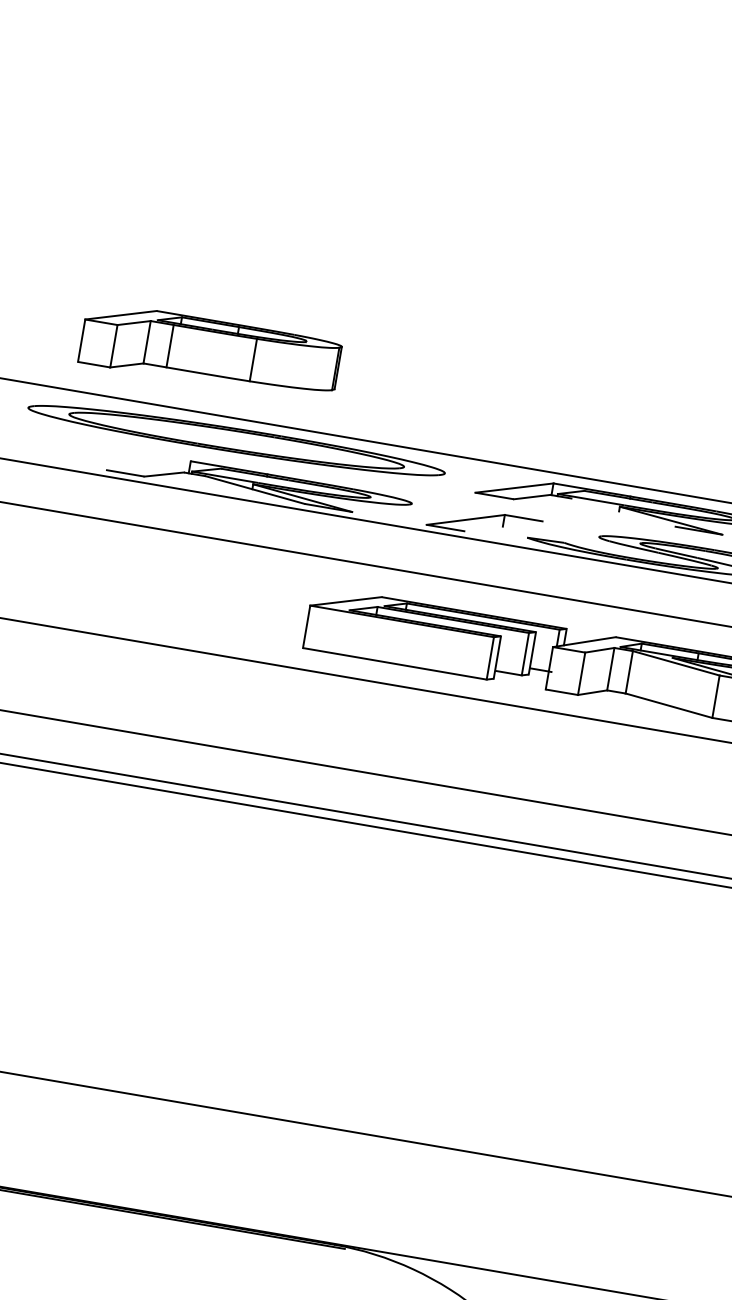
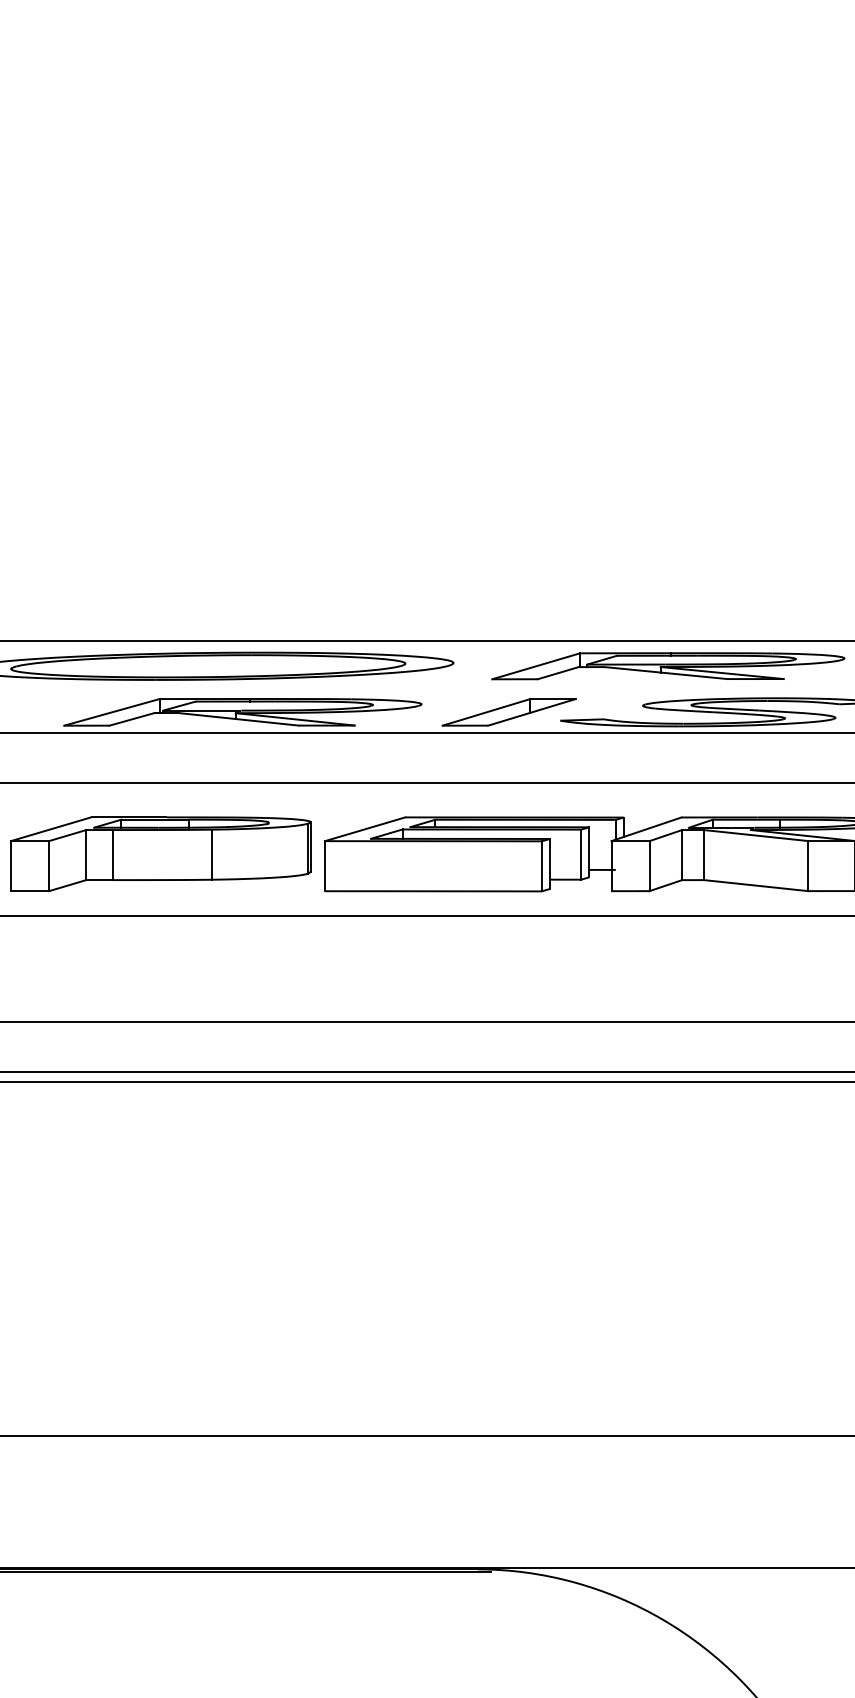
part: (210, 352) -> (160, 854), moved
line: (148, 465) -> (111, 712), added
line: (623, 512) -> (665, 673), added
line: (504, 525) -> (532, 711), added

